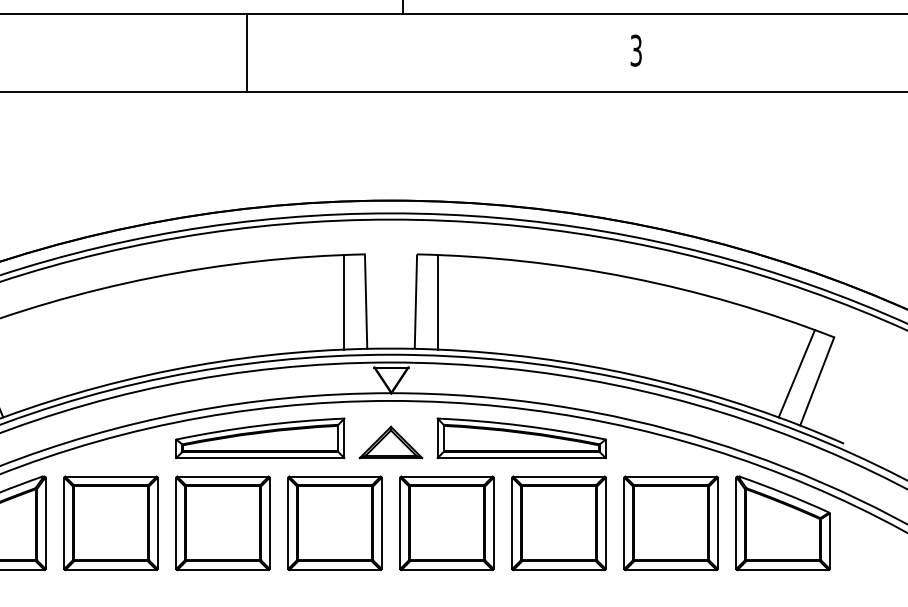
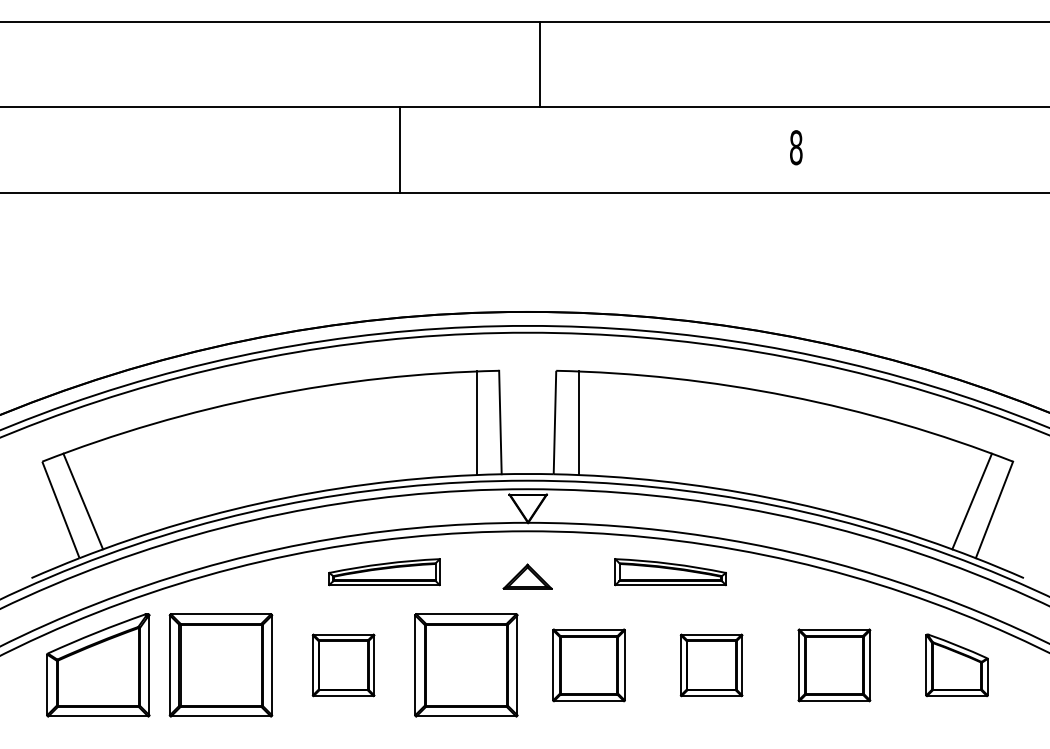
text: (636, 50) -> (796, 147), 3 -> 8
line: (247, 52) -> (400, 149), moved
part: (260, 437) -> (384, 571), size x0.6
part: (521, 437) -> (670, 571), size x0.6
part: (390, 442) -> (527, 576), size x0.7
part: (222, 523) -> (343, 665), size x0.6
part: (446, 523) -> (588, 665), size x0.7
part: (558, 523) -> (711, 665), size x0.6
part: (671, 523) -> (834, 665), size x0.7
part: (782, 523) -> (956, 665), size x0.6

